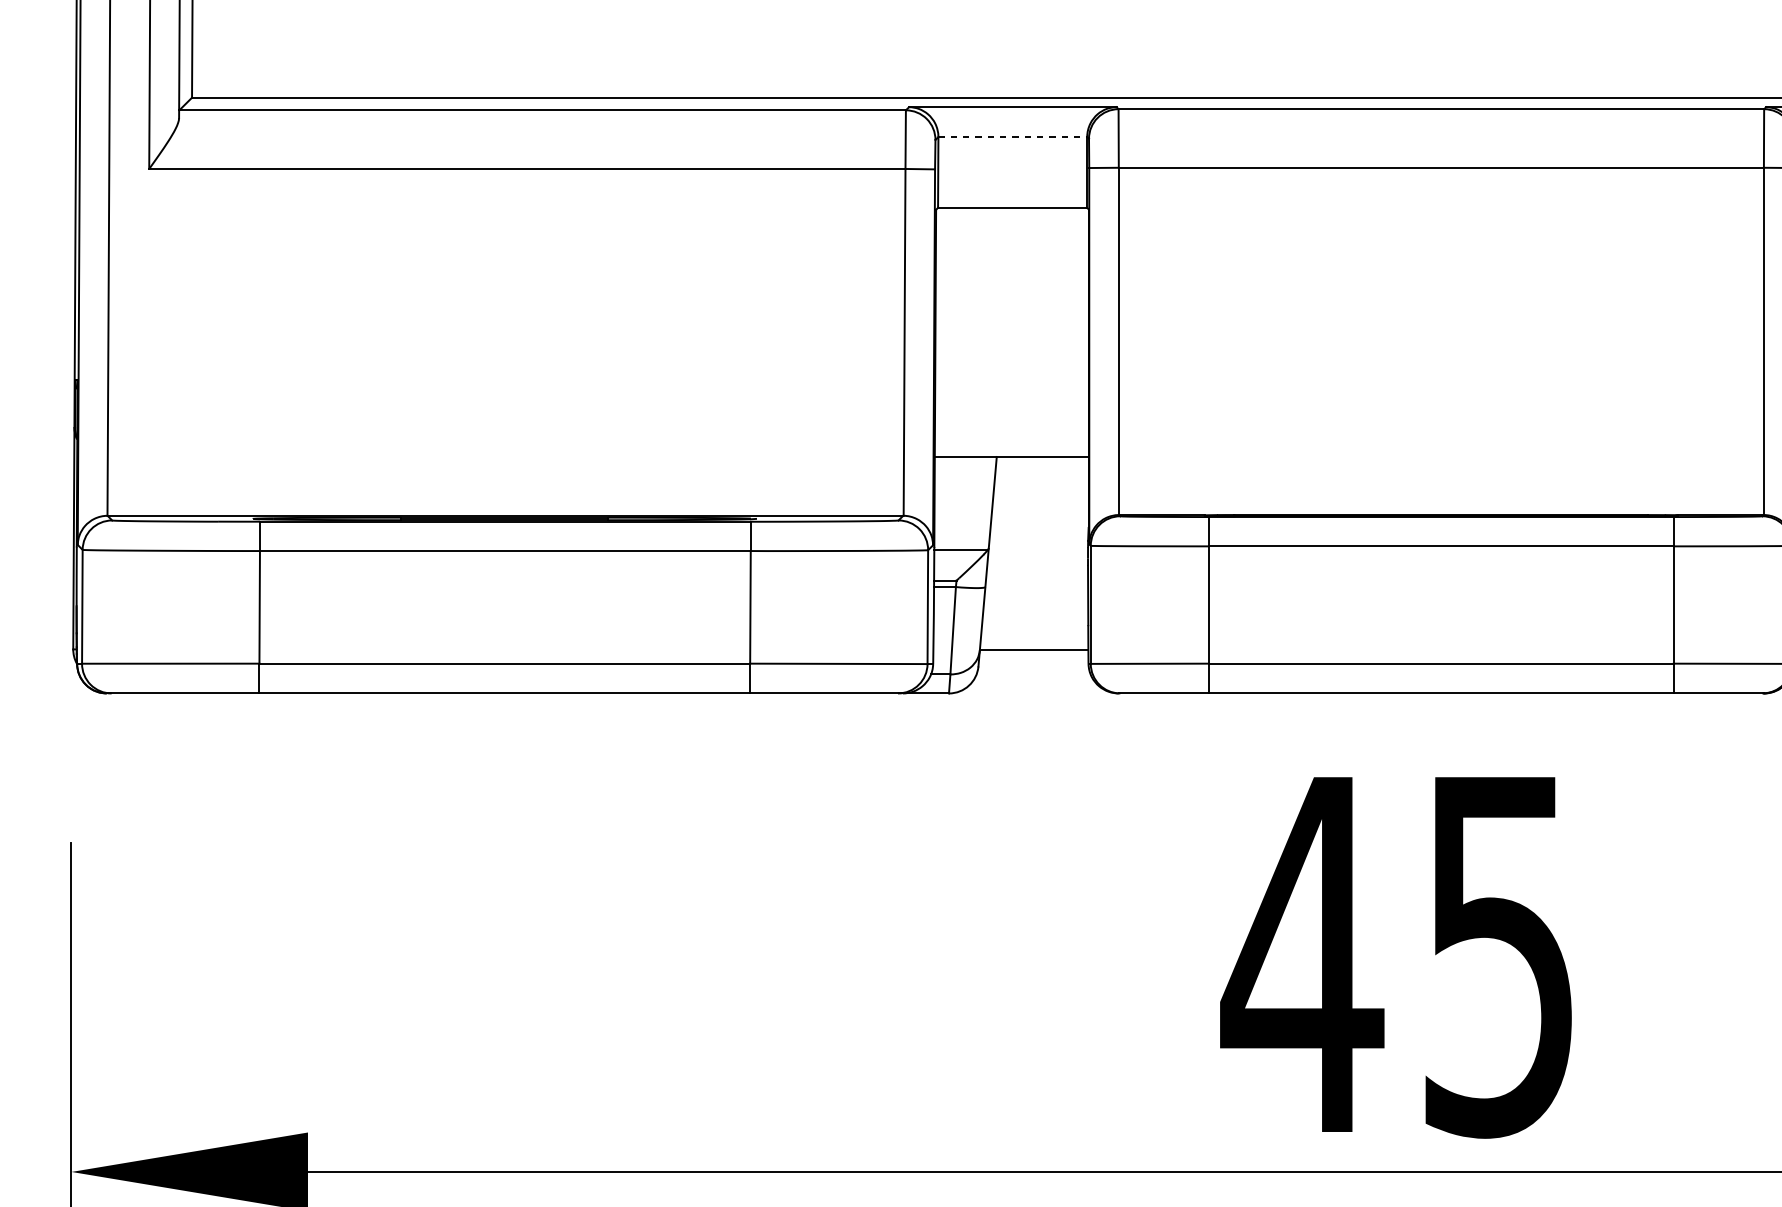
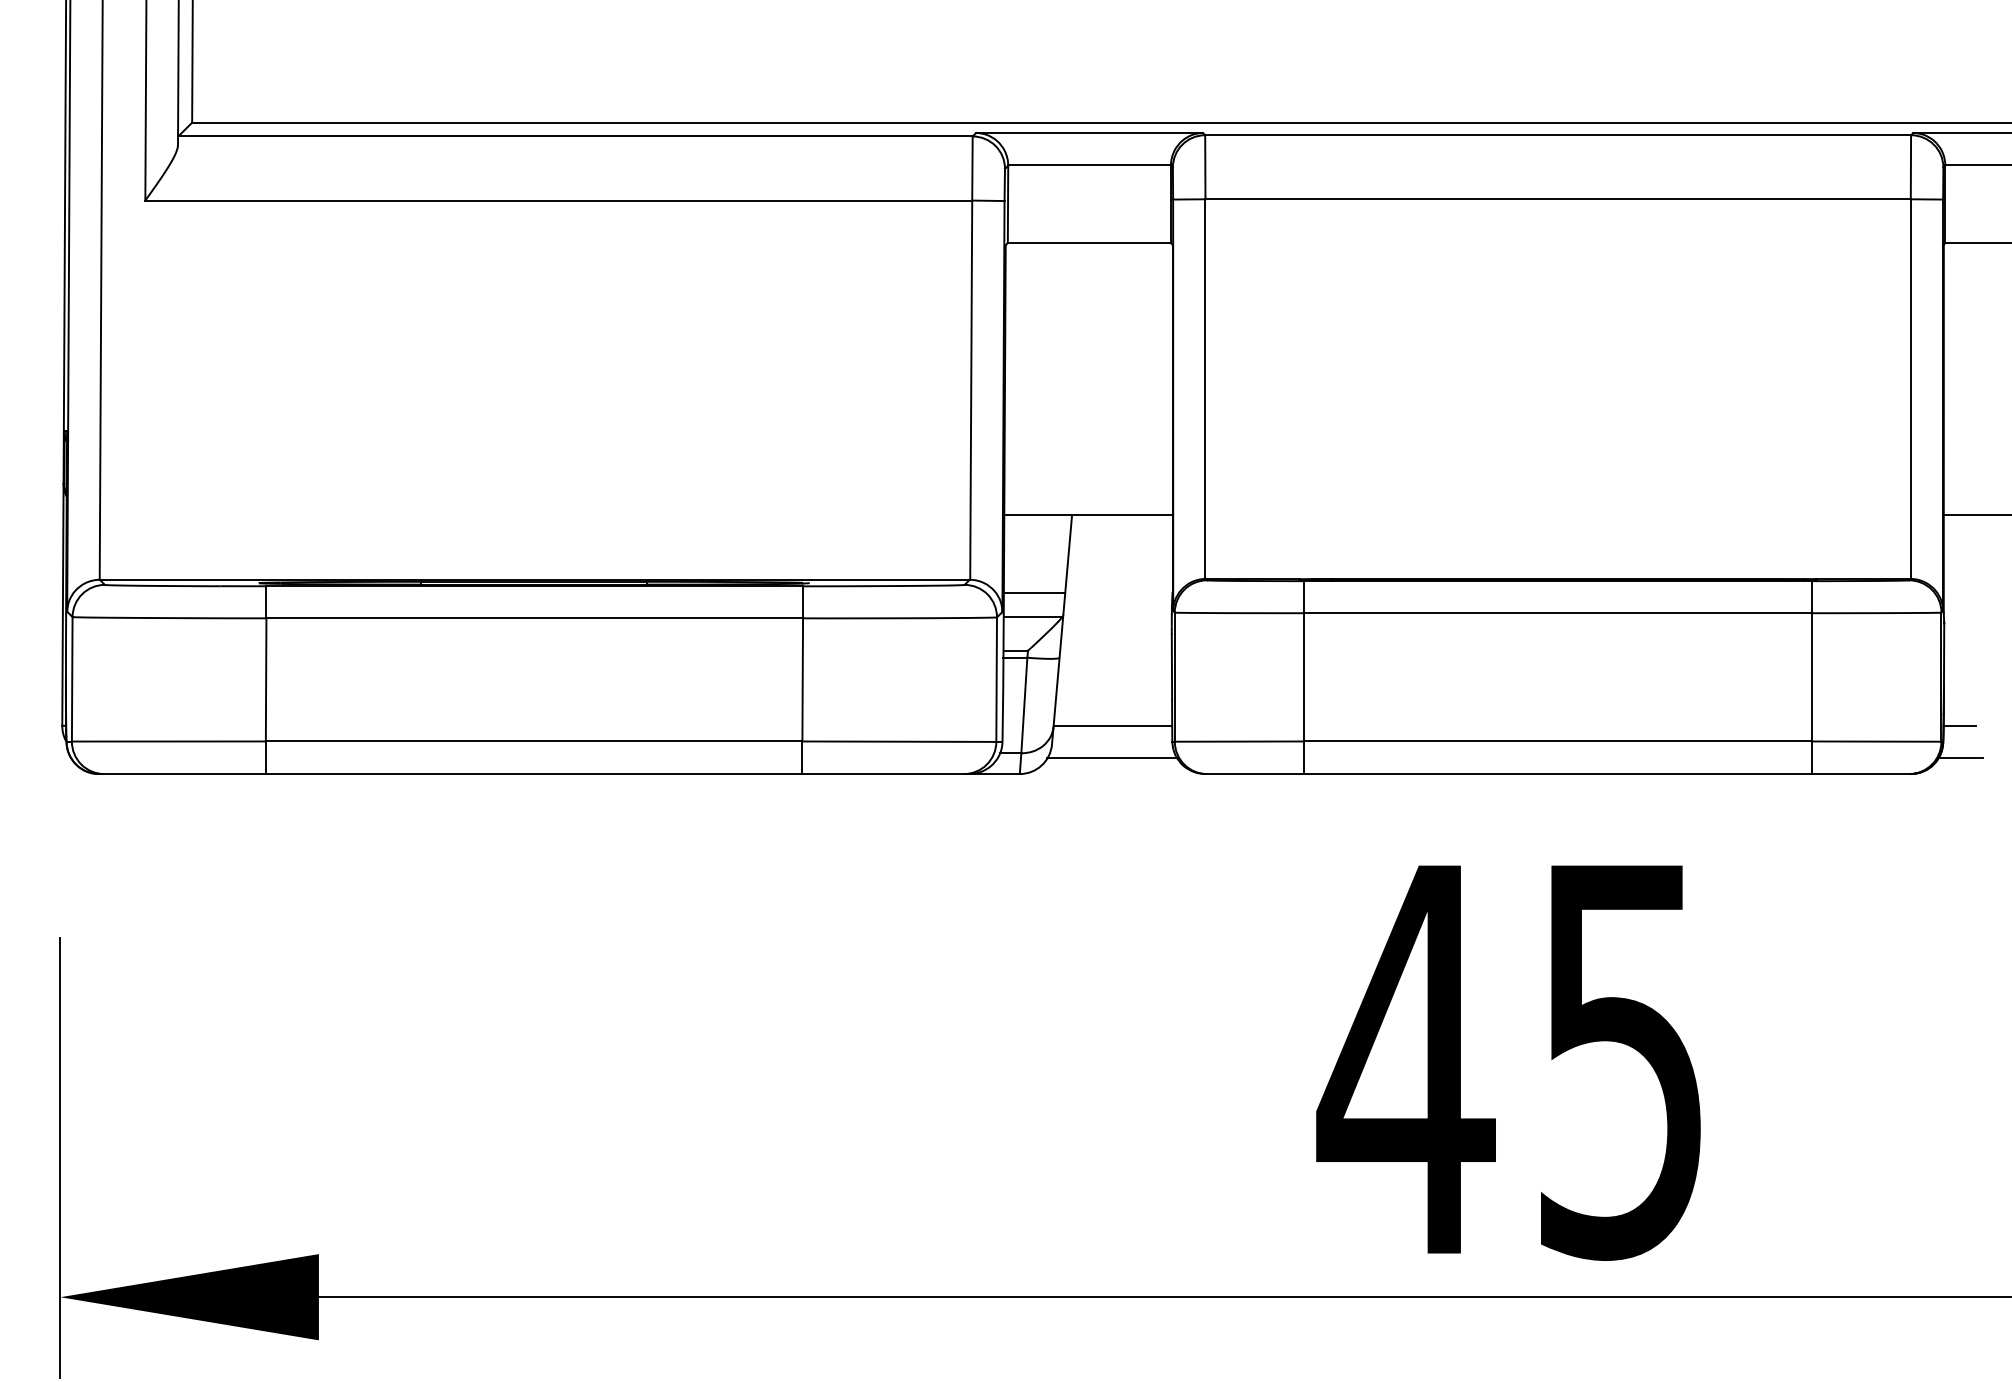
line: (1013, 136) -> (1090, 165), dashed -> solid
line: (962, 528) -> (1034, 593), added
line: (1033, 679) -> (1112, 758), added

